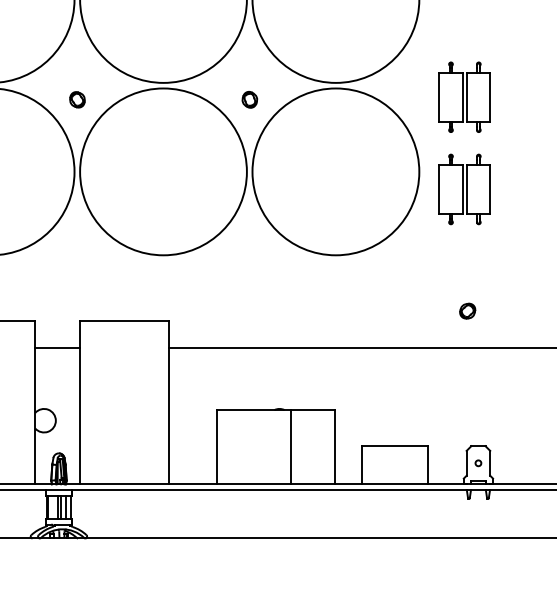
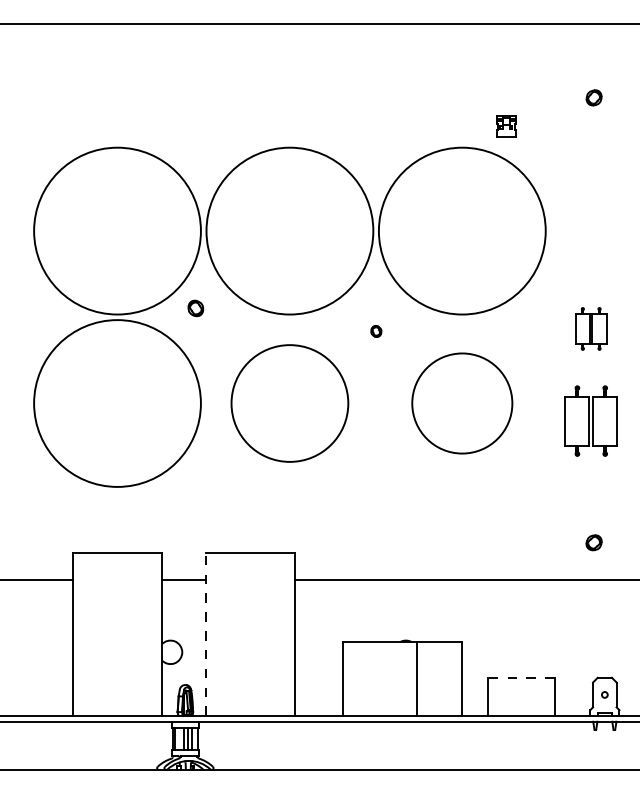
part: (464, 96) -> (590, 328), size x0.6
part: (77, 99) -> (195, 308), moved
part: (250, 99) -> (376, 331), size x0.7
circle: (163, 171) -> (289, 403), size x0.7
circle: (335, 171) -> (461, 403), size x0.6
line: (80, 402) -> (206, 634), solid -> dashed
line: (394, 446) -> (520, 678), solid -> dashed

